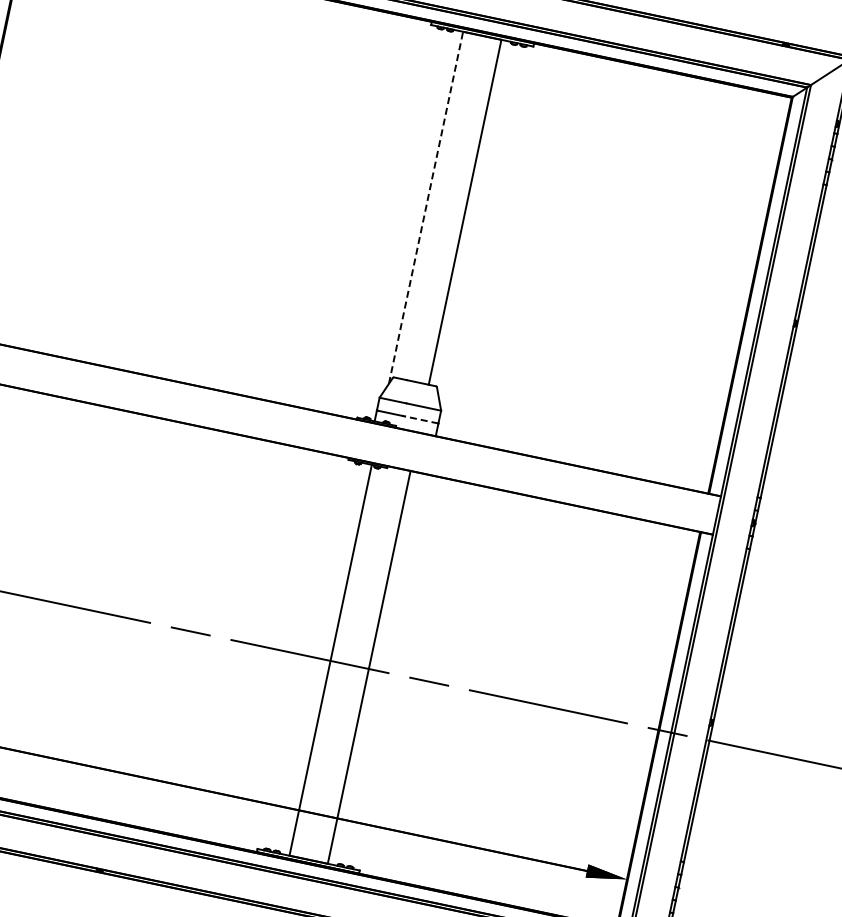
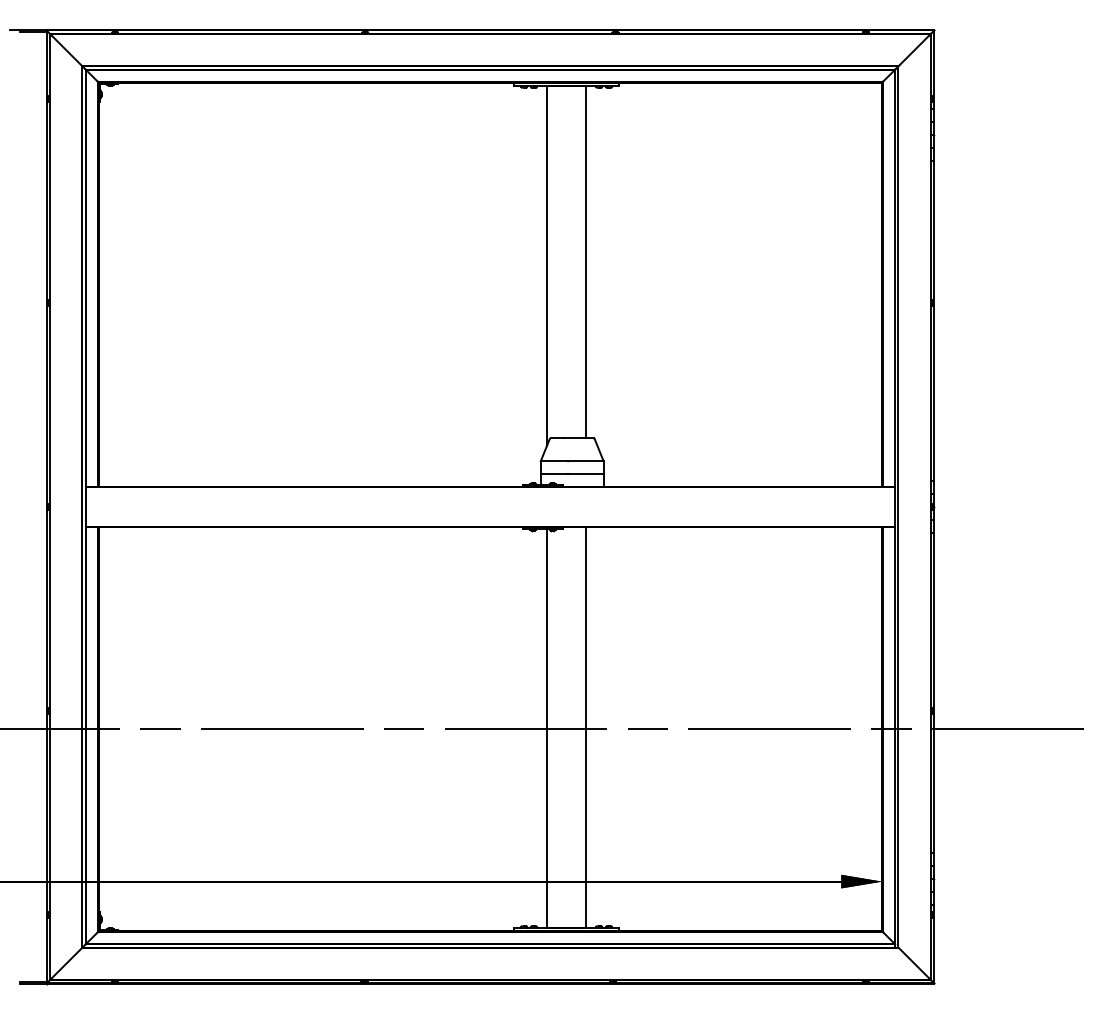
line: (426, 207) -> (547, 265), dashed -> solid
line: (420, 419) -> (585, 474), dashed -> solid

